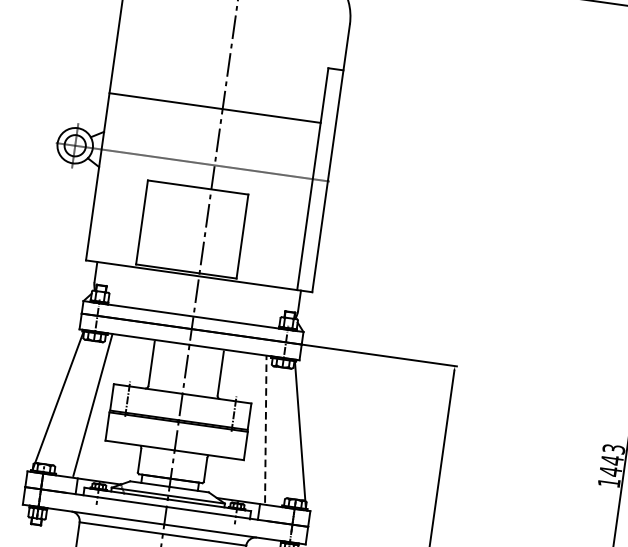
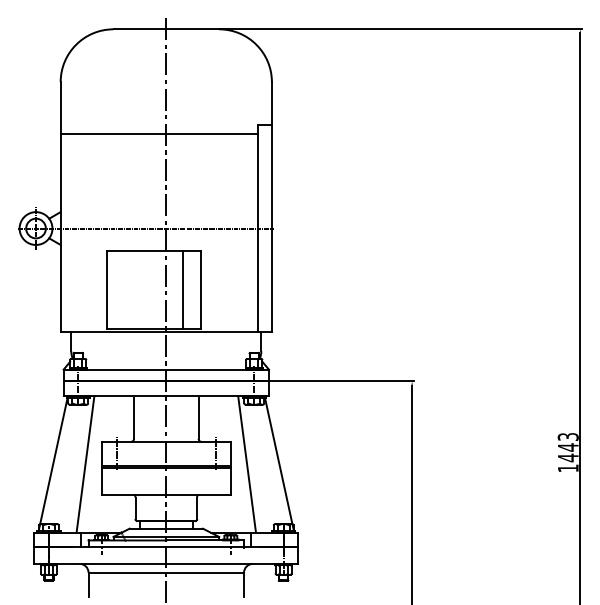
line: (214, 108) -> (158, 134), moved
line: (222, 233) -> (182, 289), added
line: (265, 429) -> (246, 463), dashed -> solid

